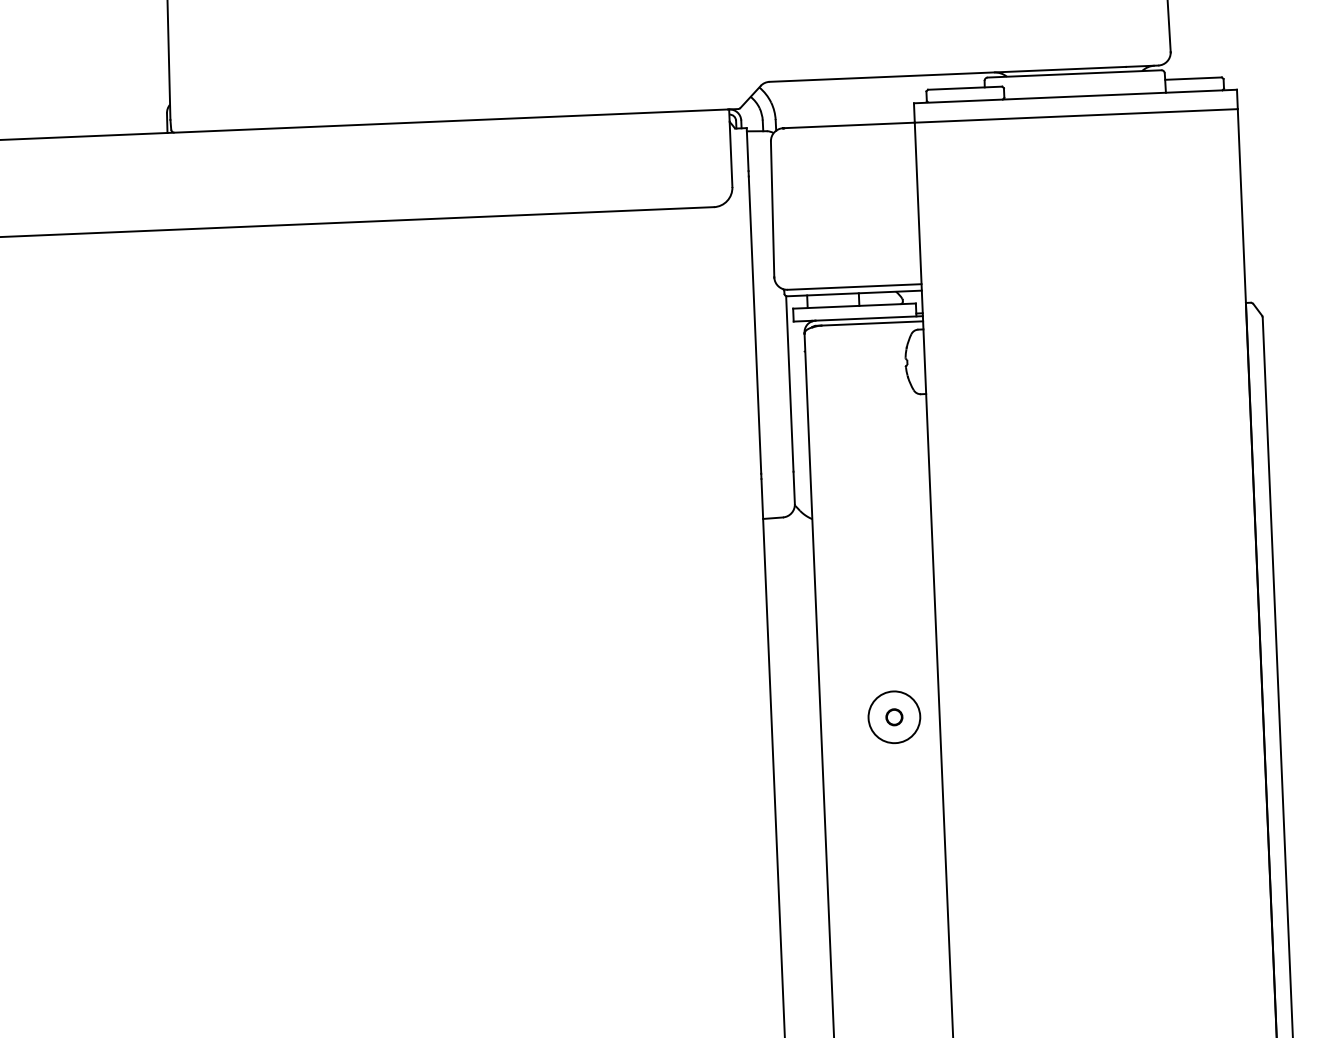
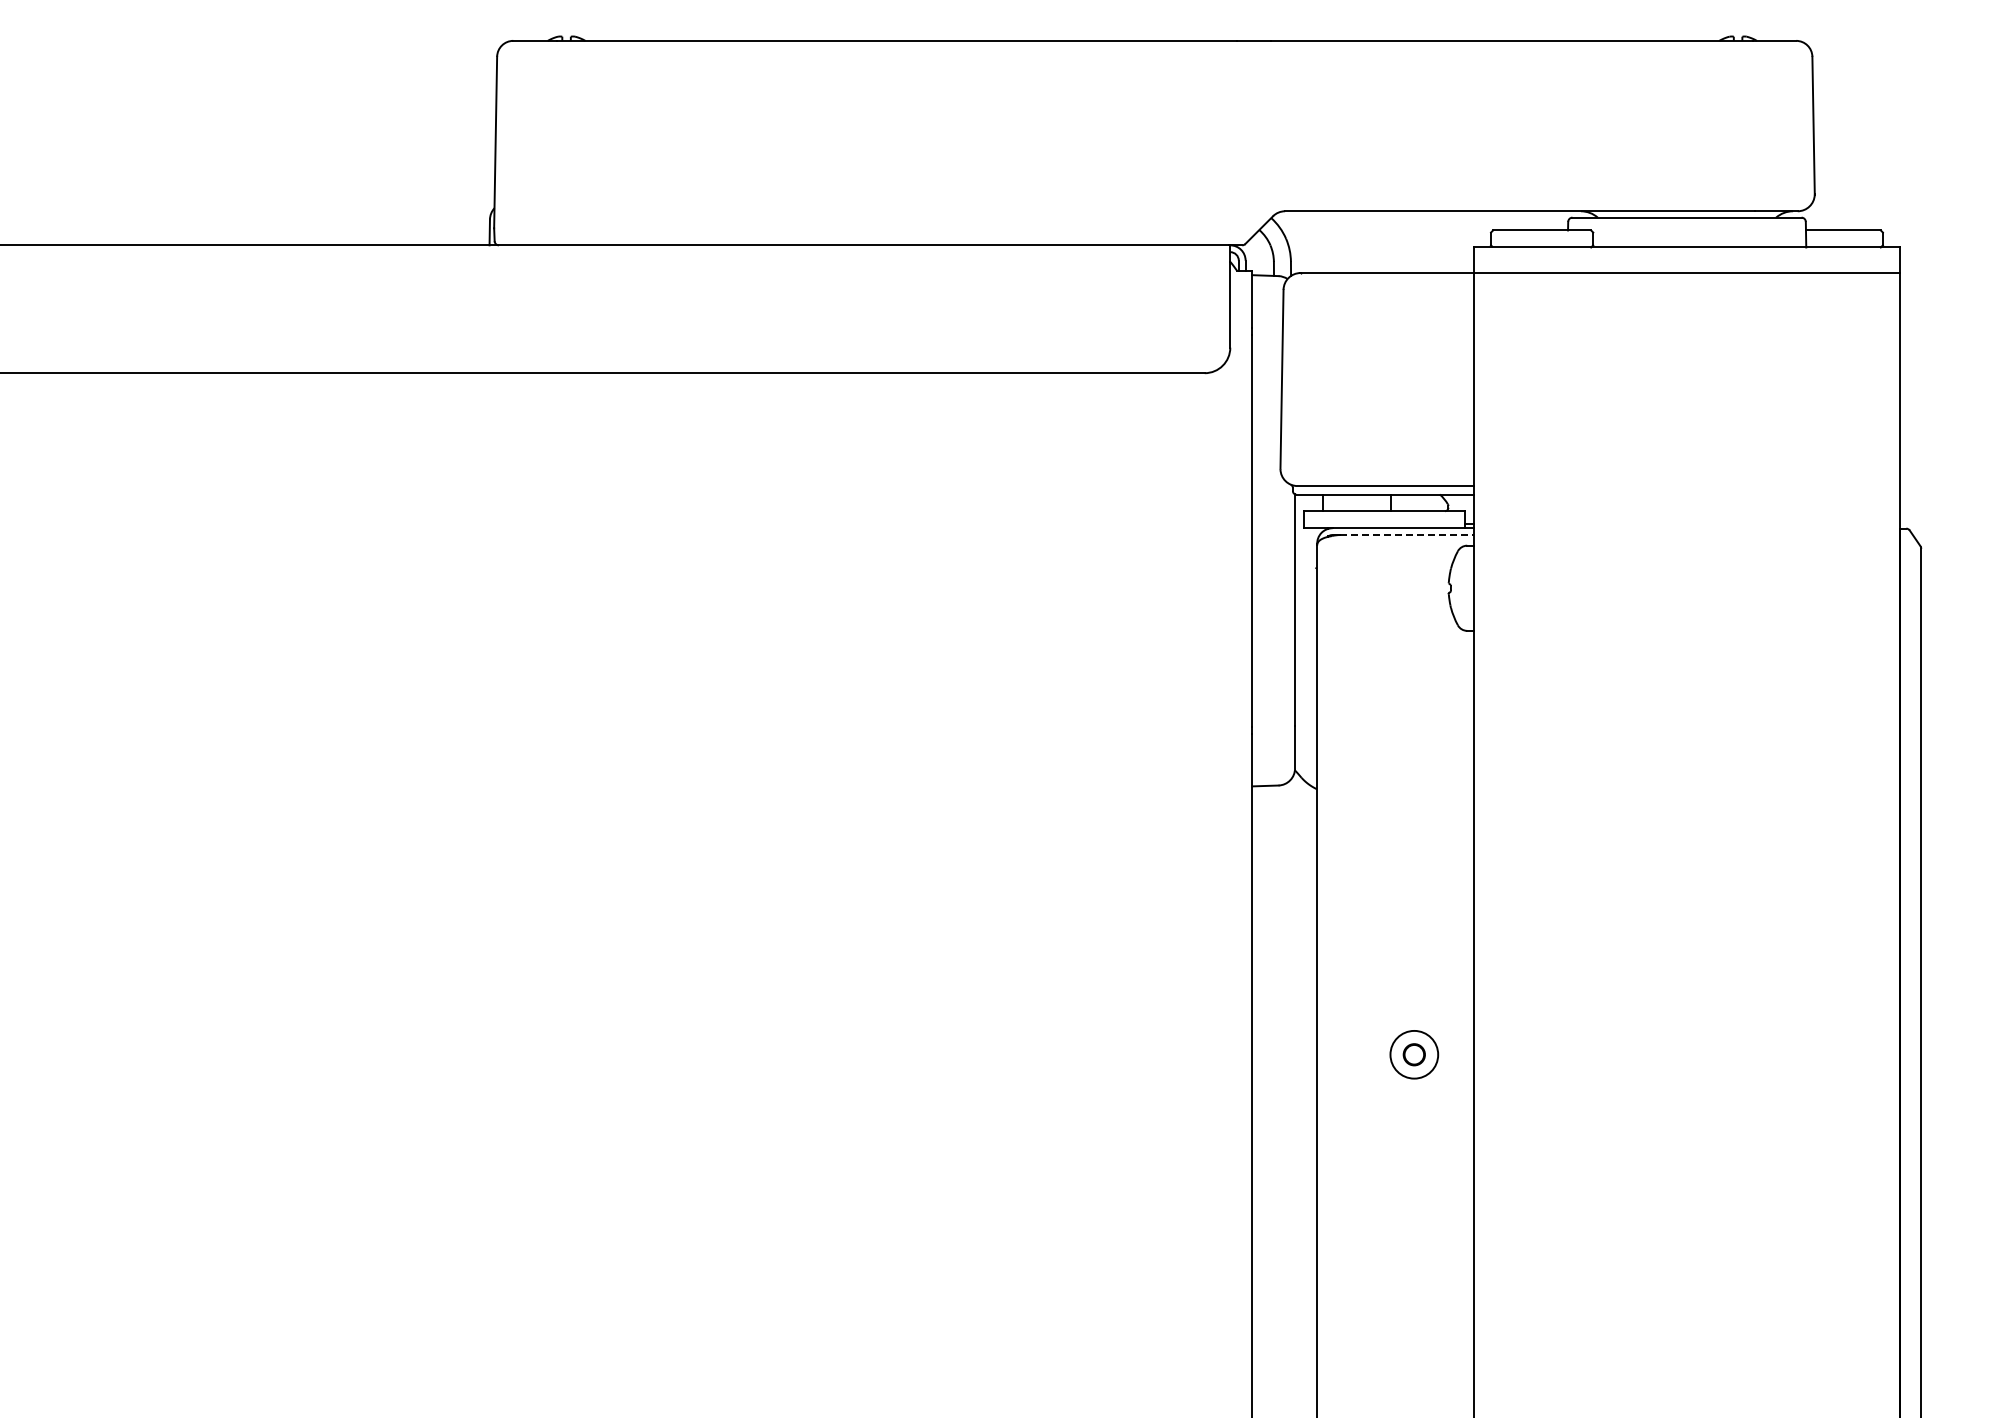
line: (872, 323) -> (1407, 535), solid -> dashed
circle: (894, 717) -> (1414, 1054), size x0.7

